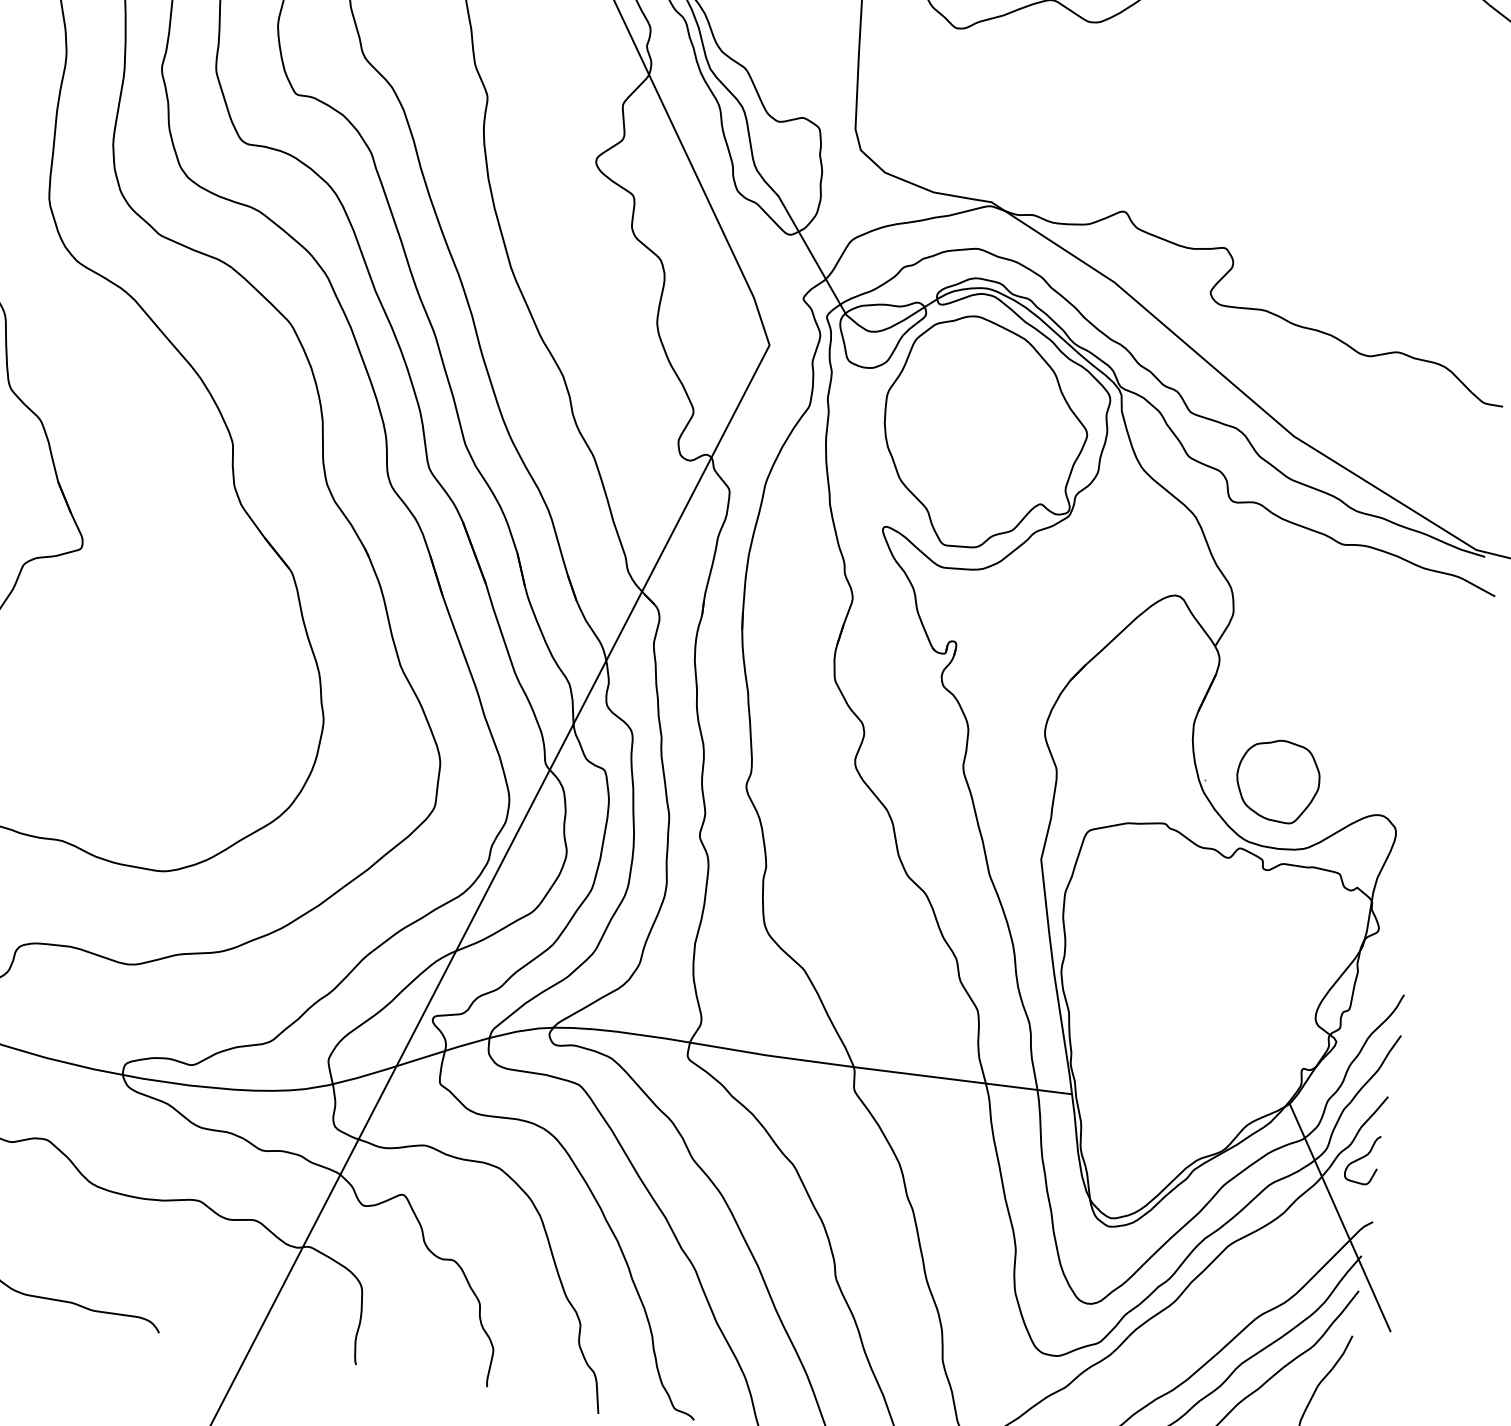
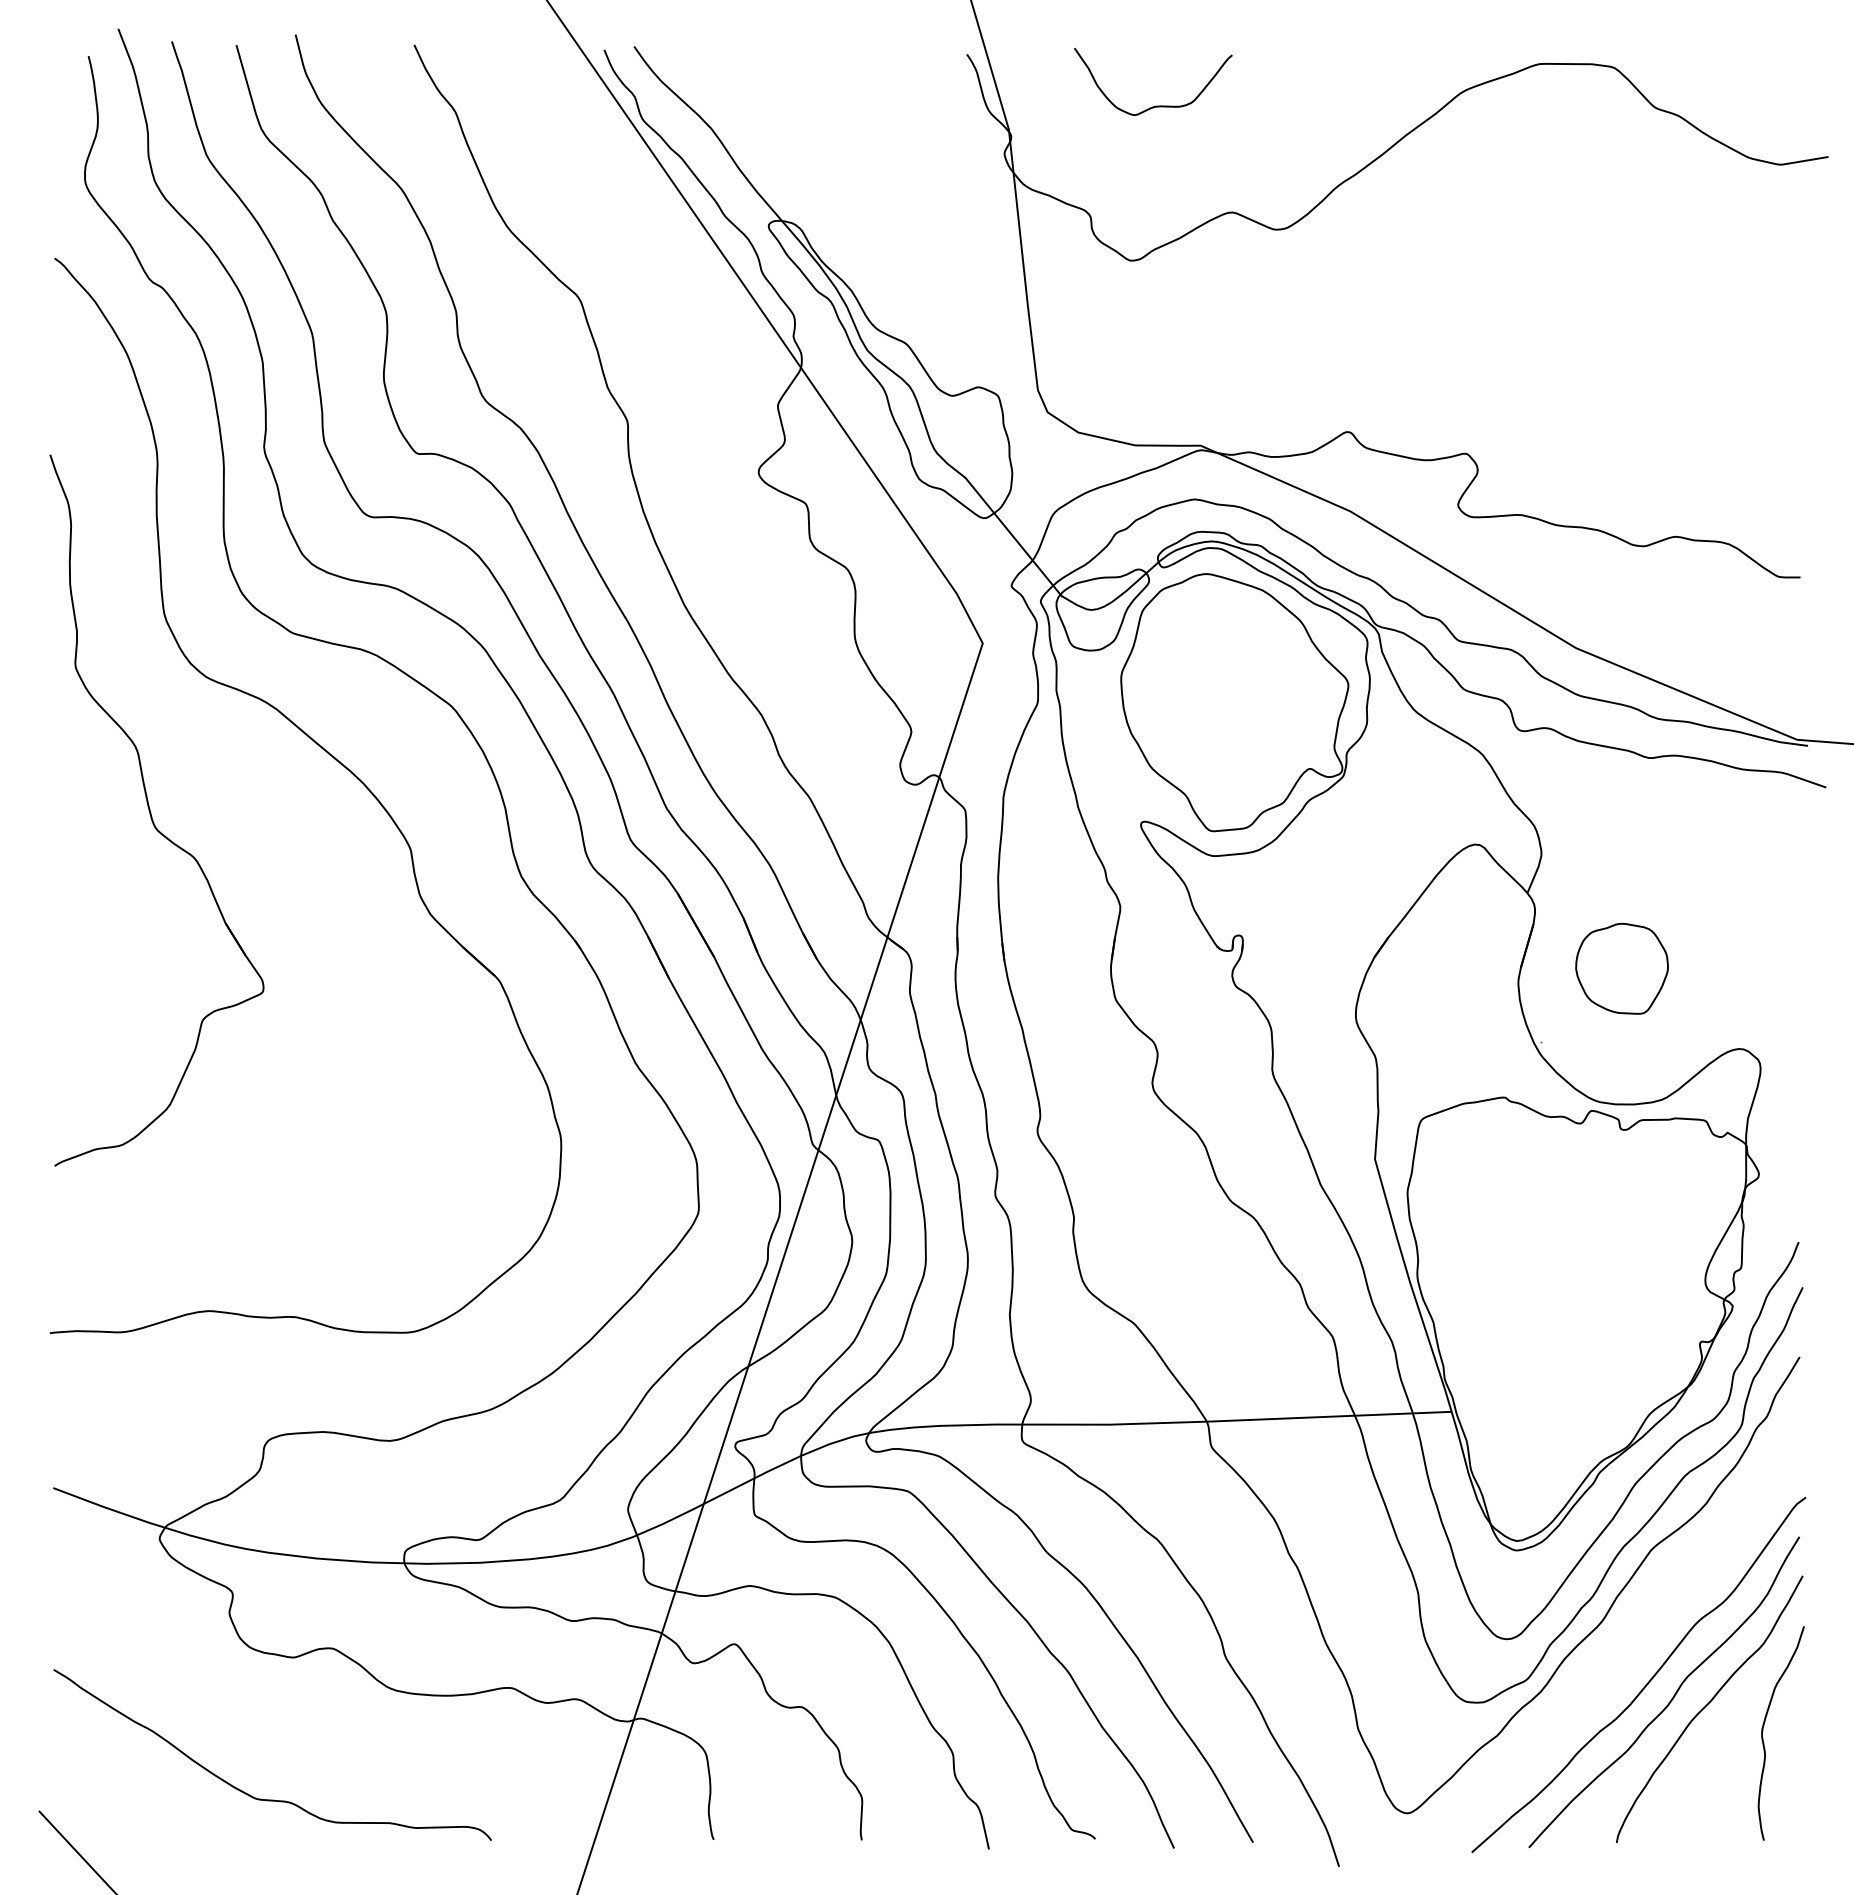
part: (1277, 780) -> (1621, 968), moved
curve: (1363, 1157) -> (1783, 1428), removed
line: (1339, 1217) -> (1768, 1498), removed

